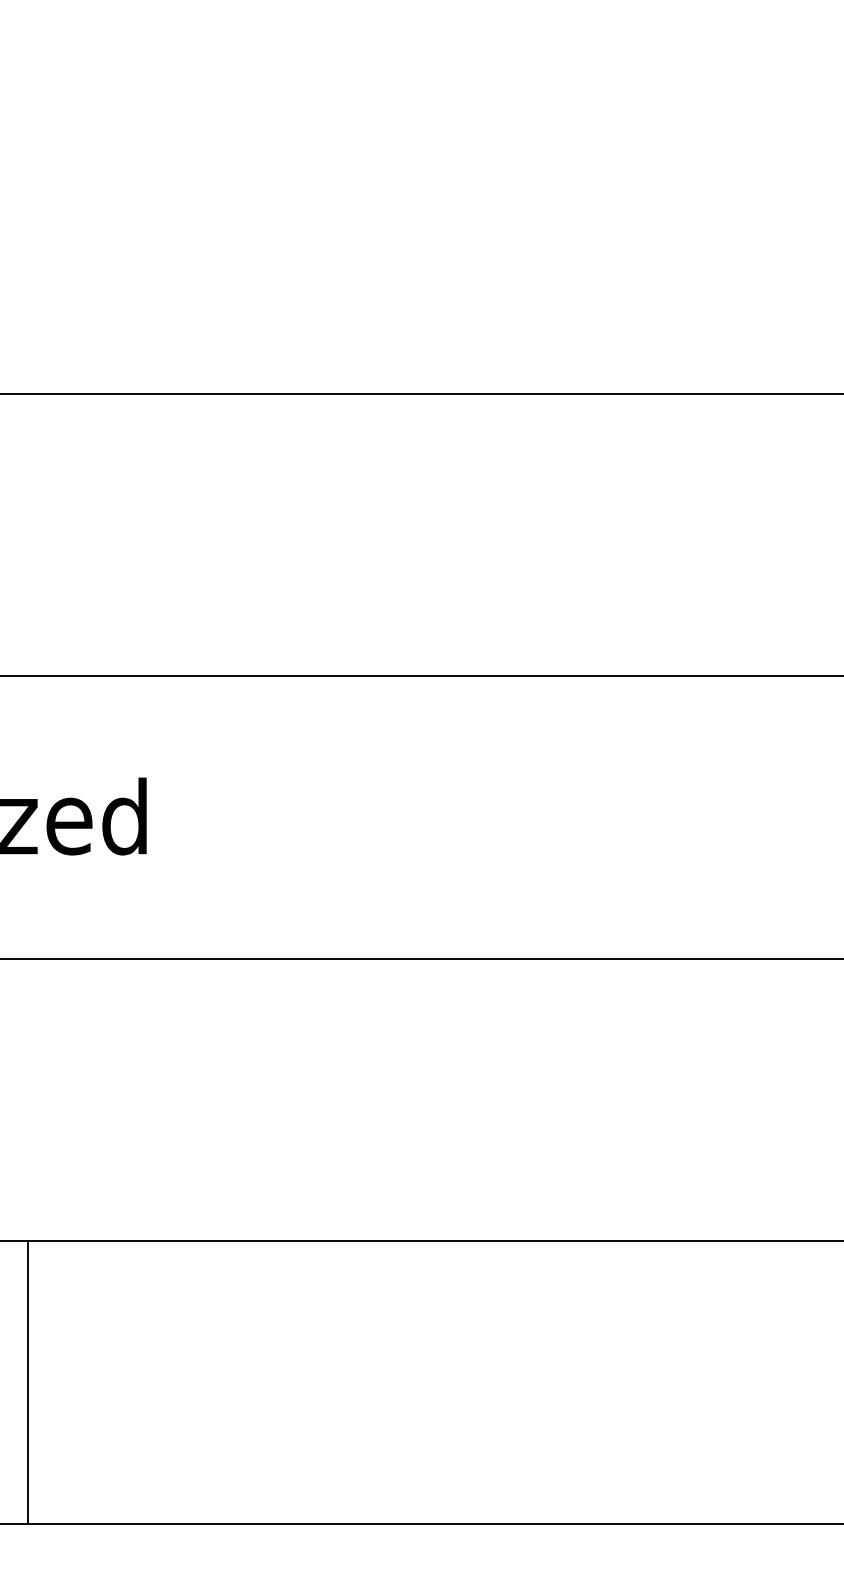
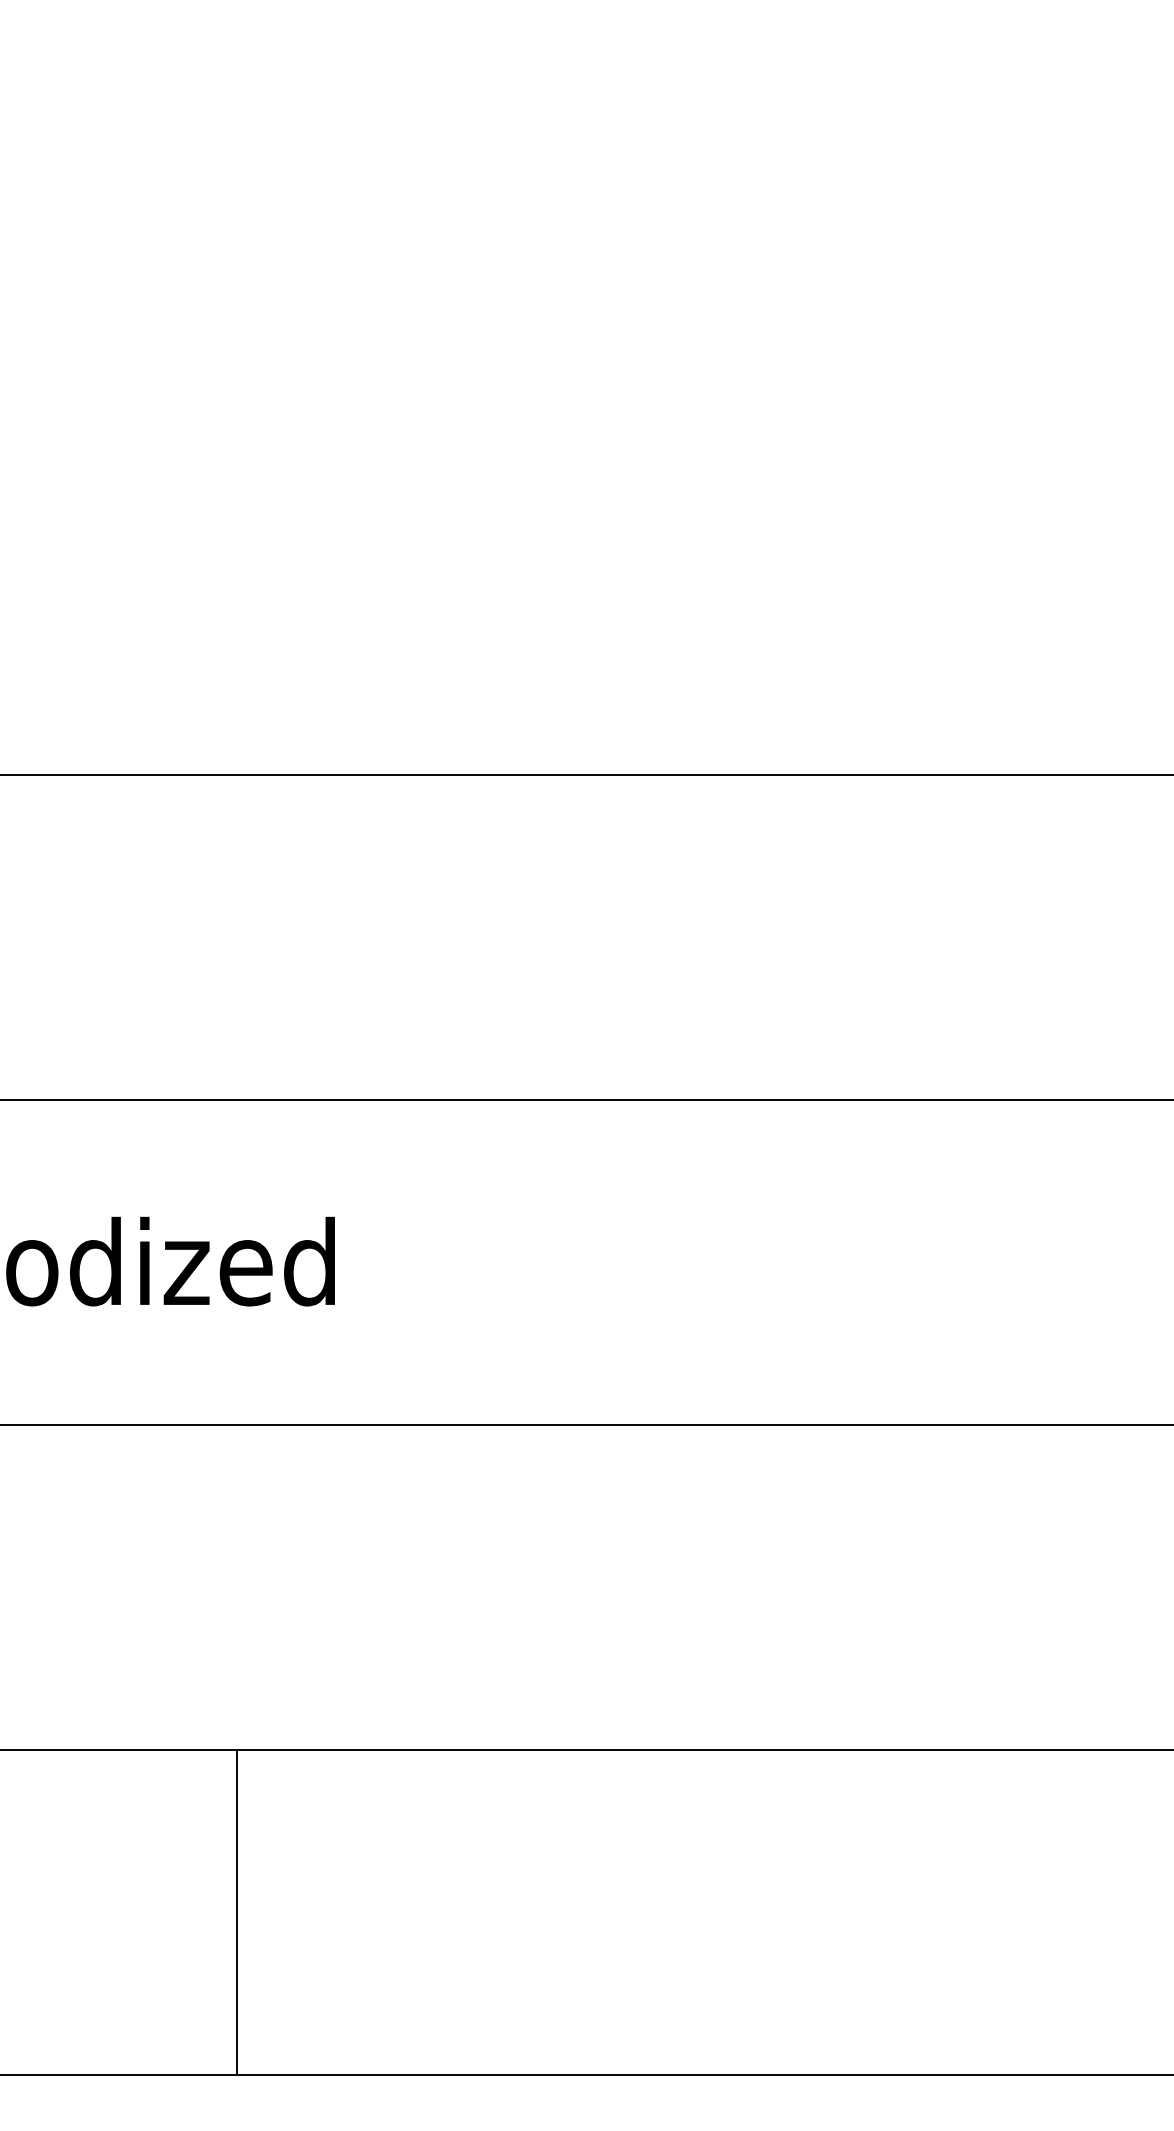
line: (28, 1381) -> (236, 1911), moved

